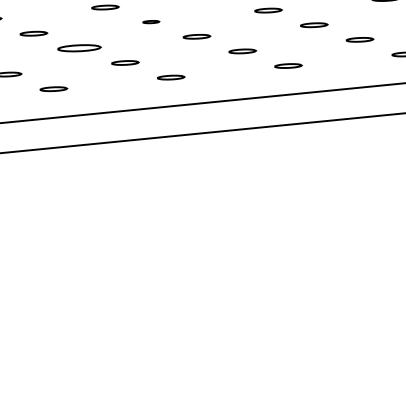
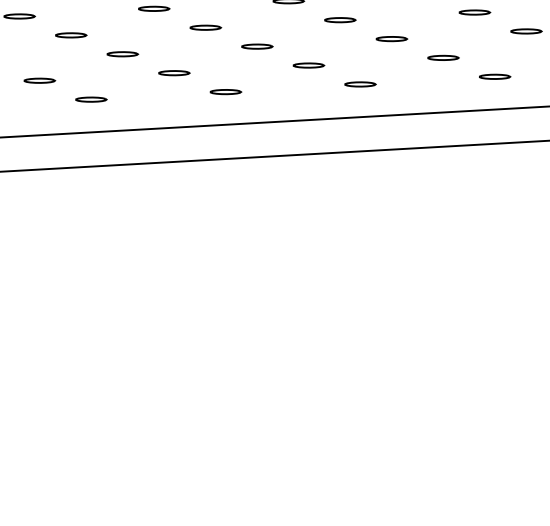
part: (150, 21) -> (205, 27), size x1.67
part: (79, 48) -> (122, 54), size x0.62

